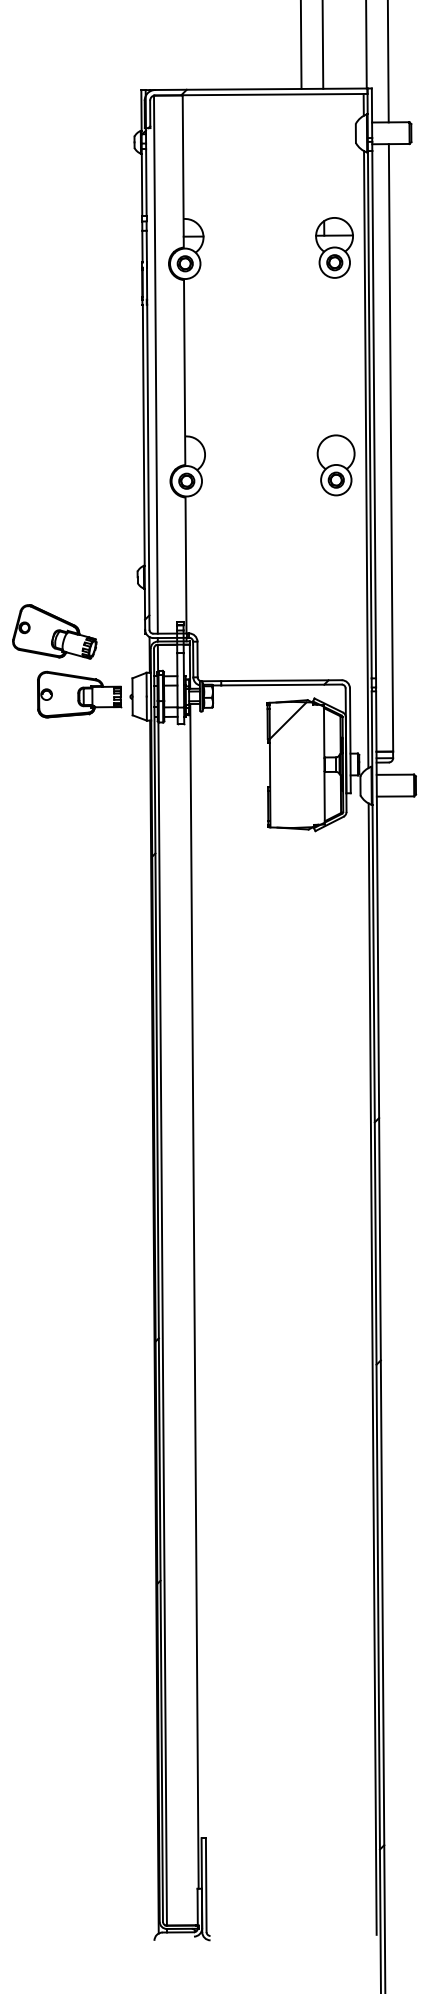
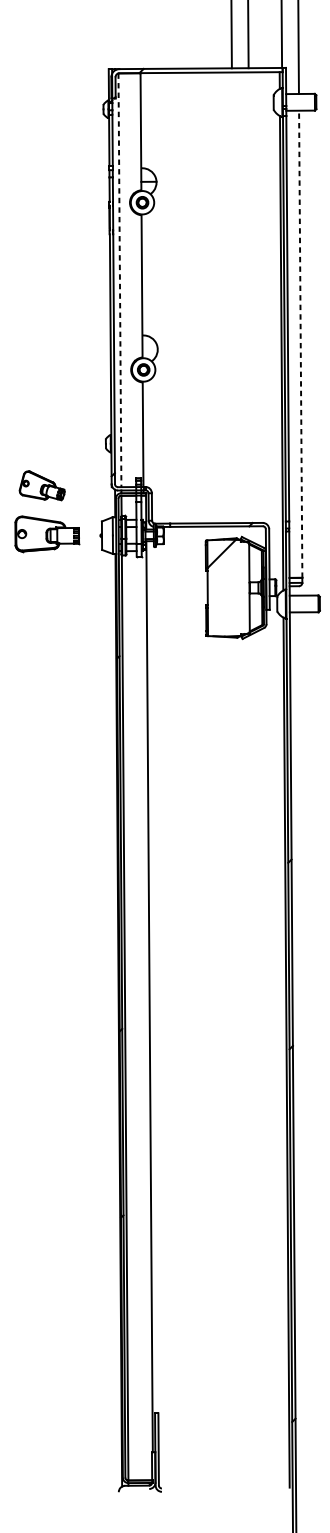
part: (334, 247) -> (257, 190), removed
line: (155, 364) -> (119, 280), solid -> dashed
line: (391, 447) -> (301, 343), solid -> dashed
part: (335, 465) -> (258, 357), removed
part: (54, 631) -> (41, 485), size x0.7
part: (79, 694) -> (47, 533), moved

